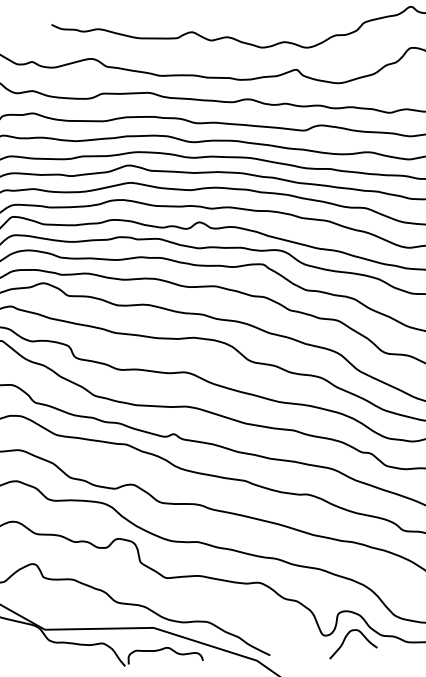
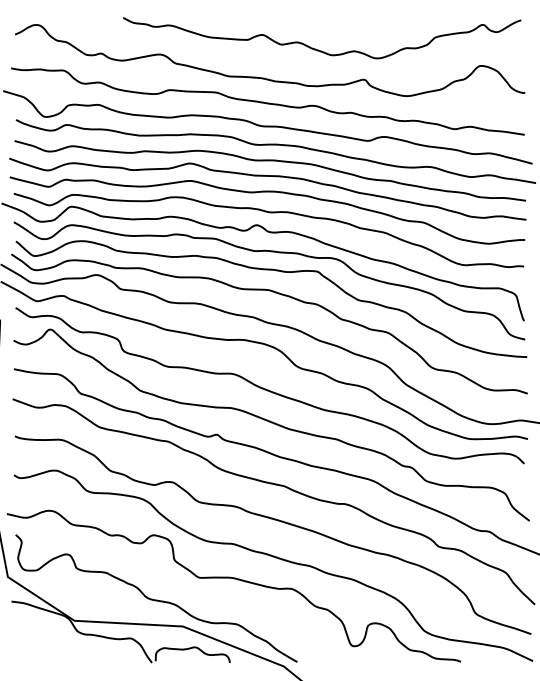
curve: (345, 640) -> (373, 652), removed

